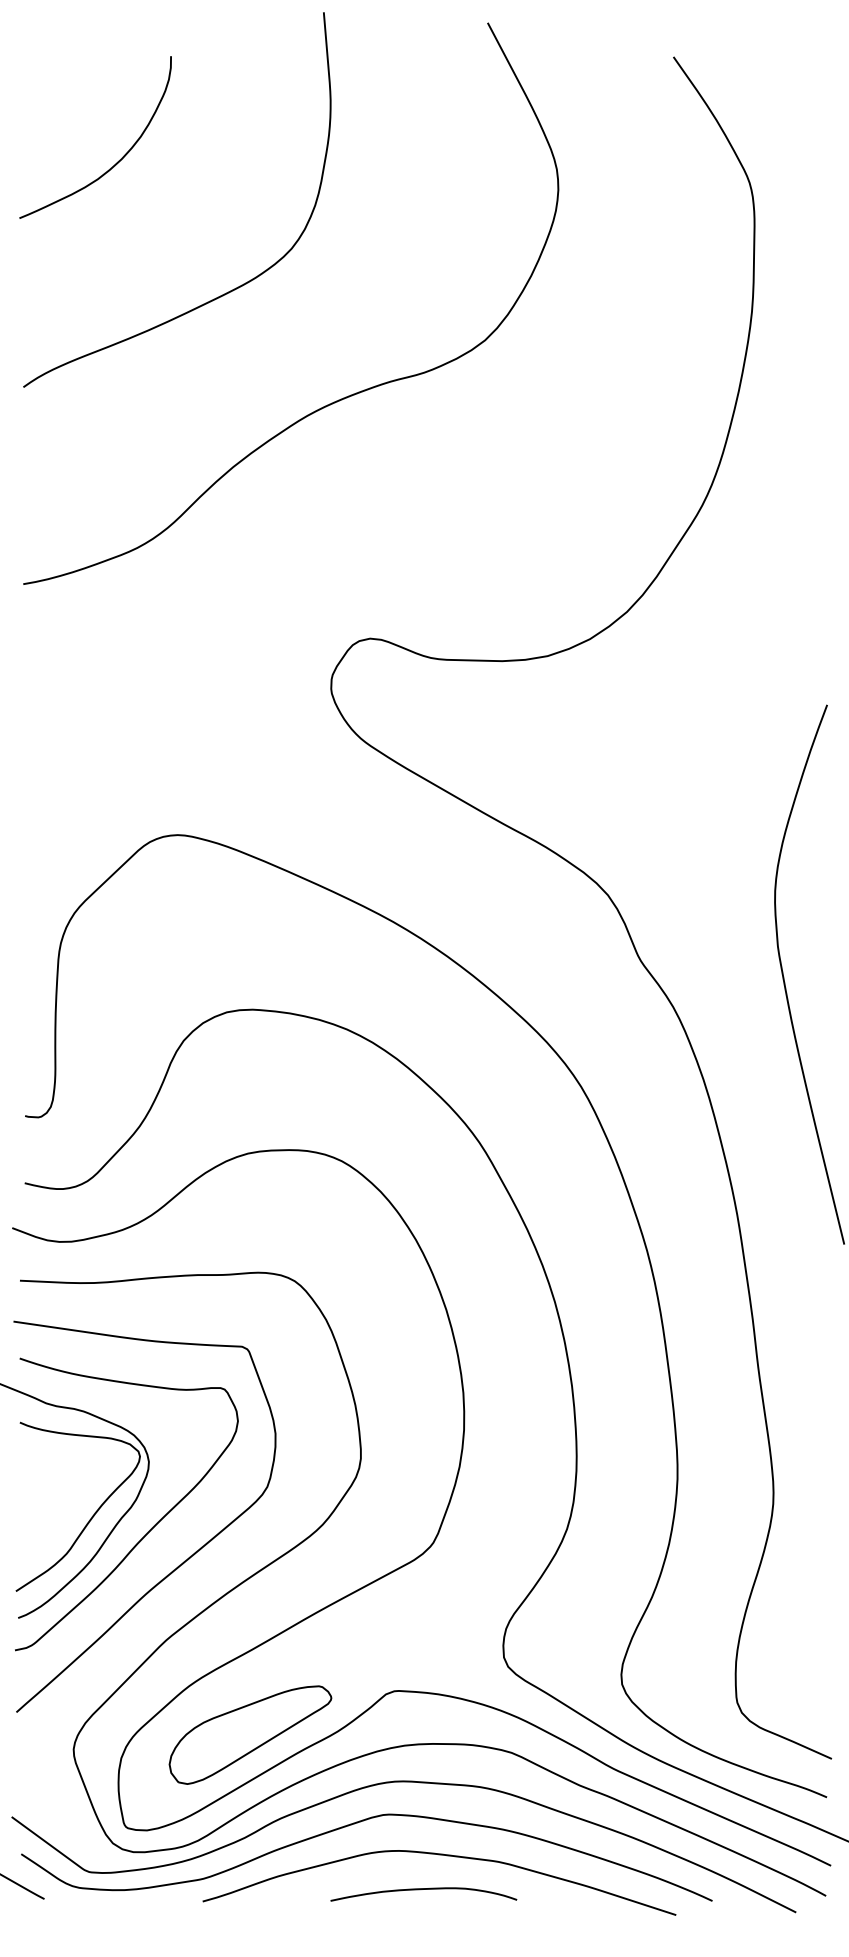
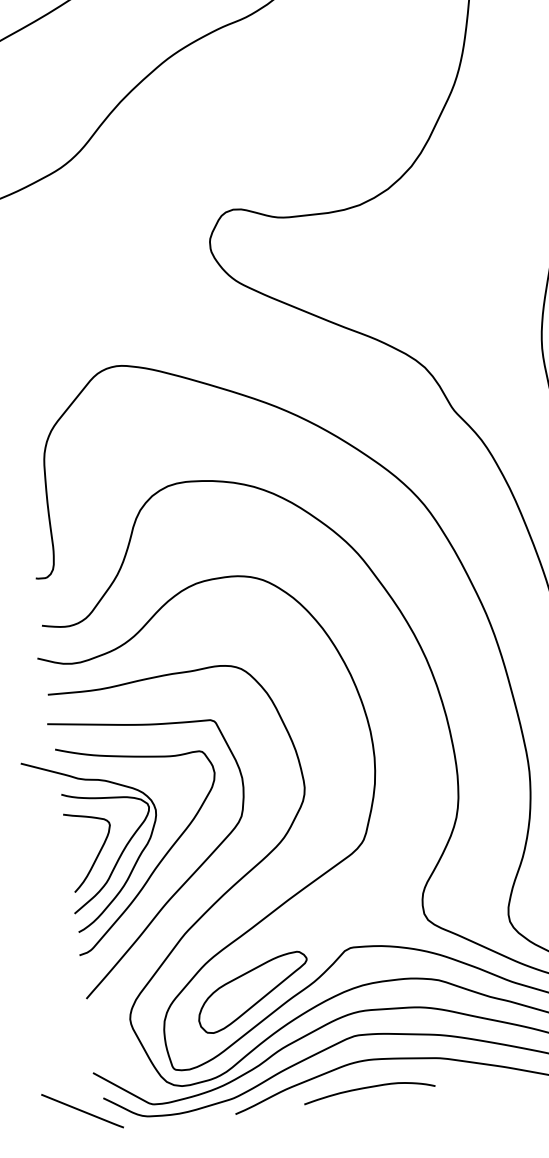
curve: (60, 1511) -> (98, 853), added
curve: (423, 1889) -> (368, 1087), moved

